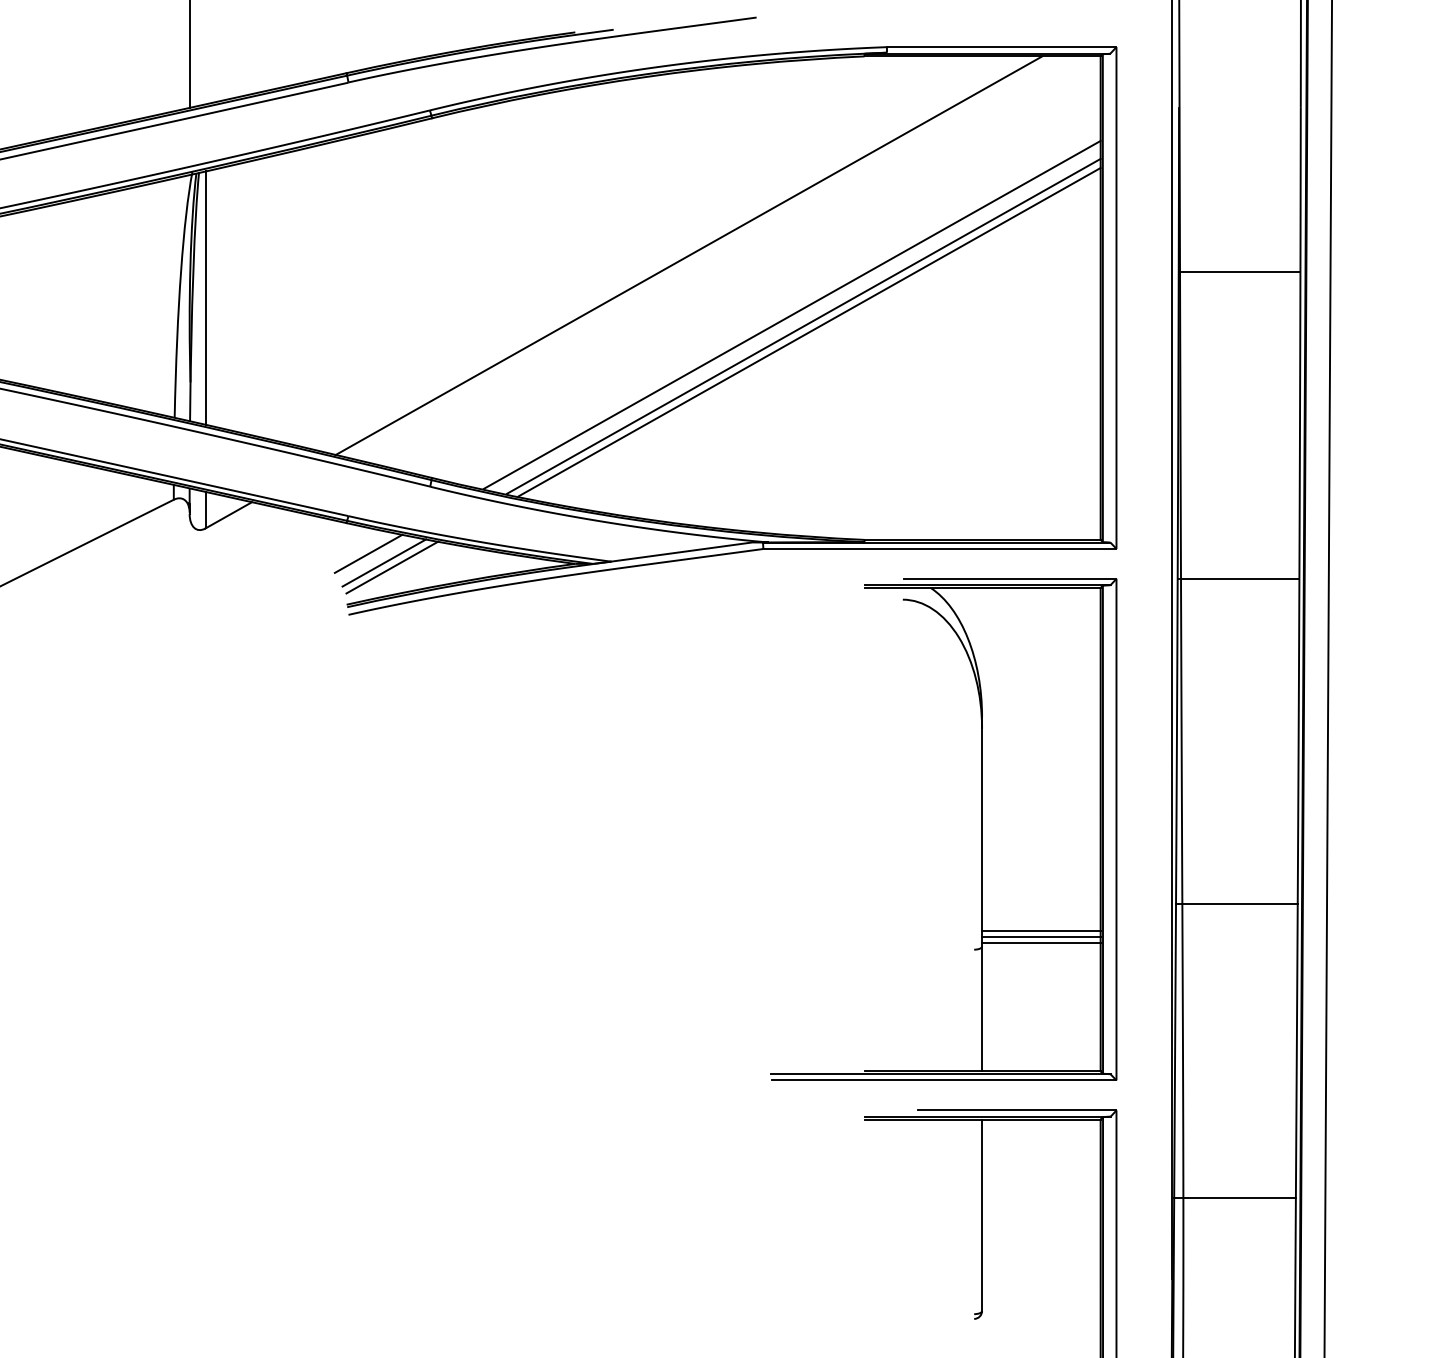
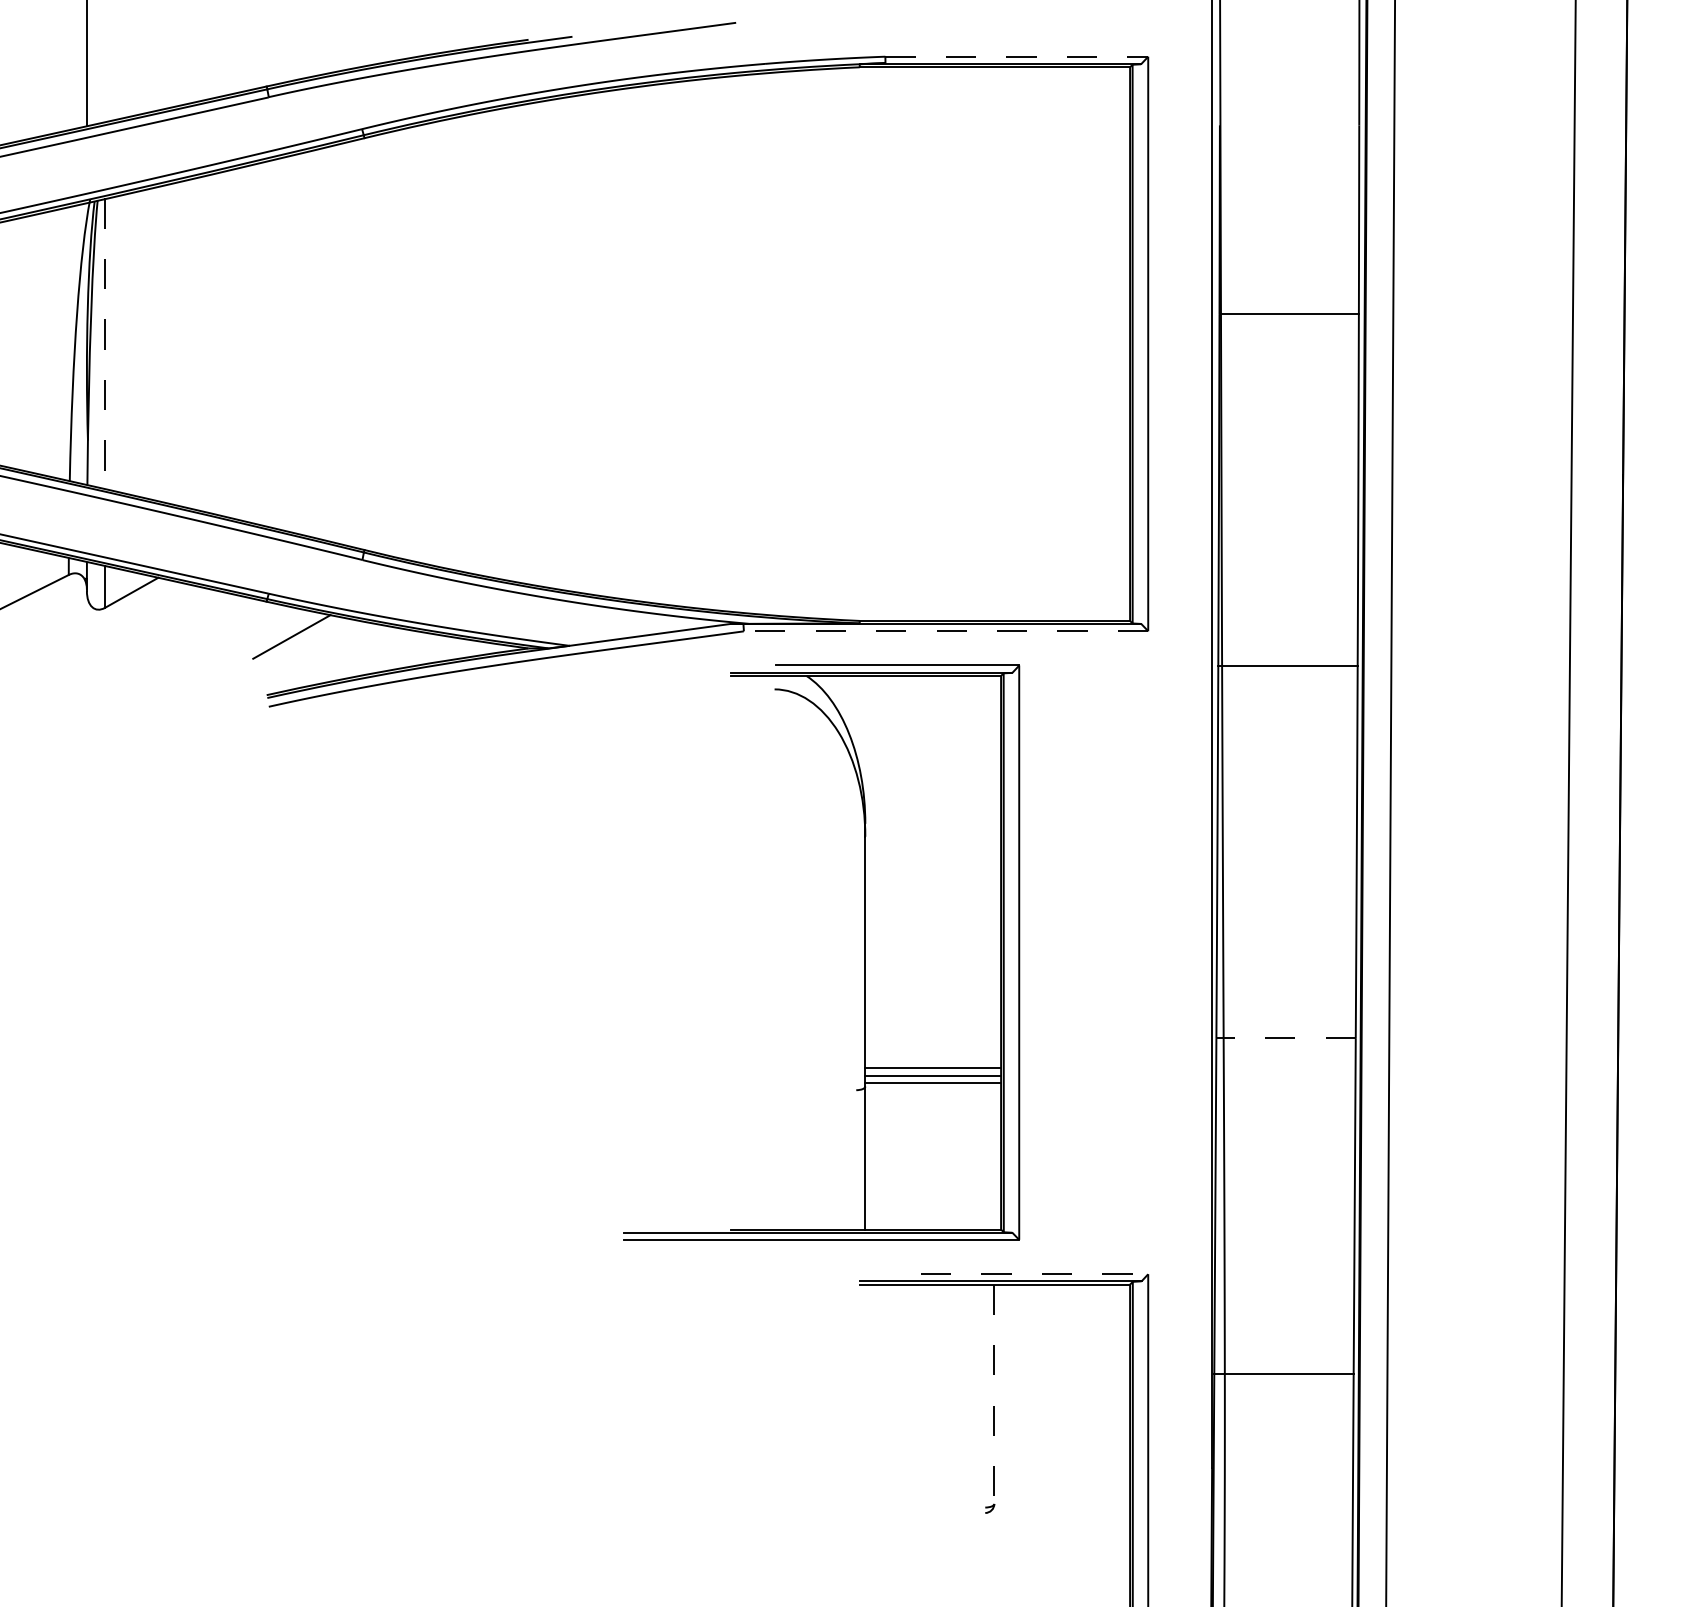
line: (1002, 46) -> (1017, 56), solid -> dashed
line: (688, 255) -> (658, 295), removed
line: (205, 298) -> (105, 344), solid -> dashed
line: (791, 315) -> (776, 363), removed
line: (804, 326) -> (790, 376), removed
line: (809, 331) -> (796, 382), removed
line: (939, 549) -> (945, 631), solid -> dashed
line: (384, 563) -> (309, 647), removed
line: (391, 567) -> (318, 652), removed
part: (981, 829) -> (864, 952), moved
line: (1237, 904) -> (1286, 1038), solid -> dashed
line: (1017, 1110) -> (1034, 1274), solid -> dashed
line: (982, 1215) -> (994, 1394), solid -> dashed

